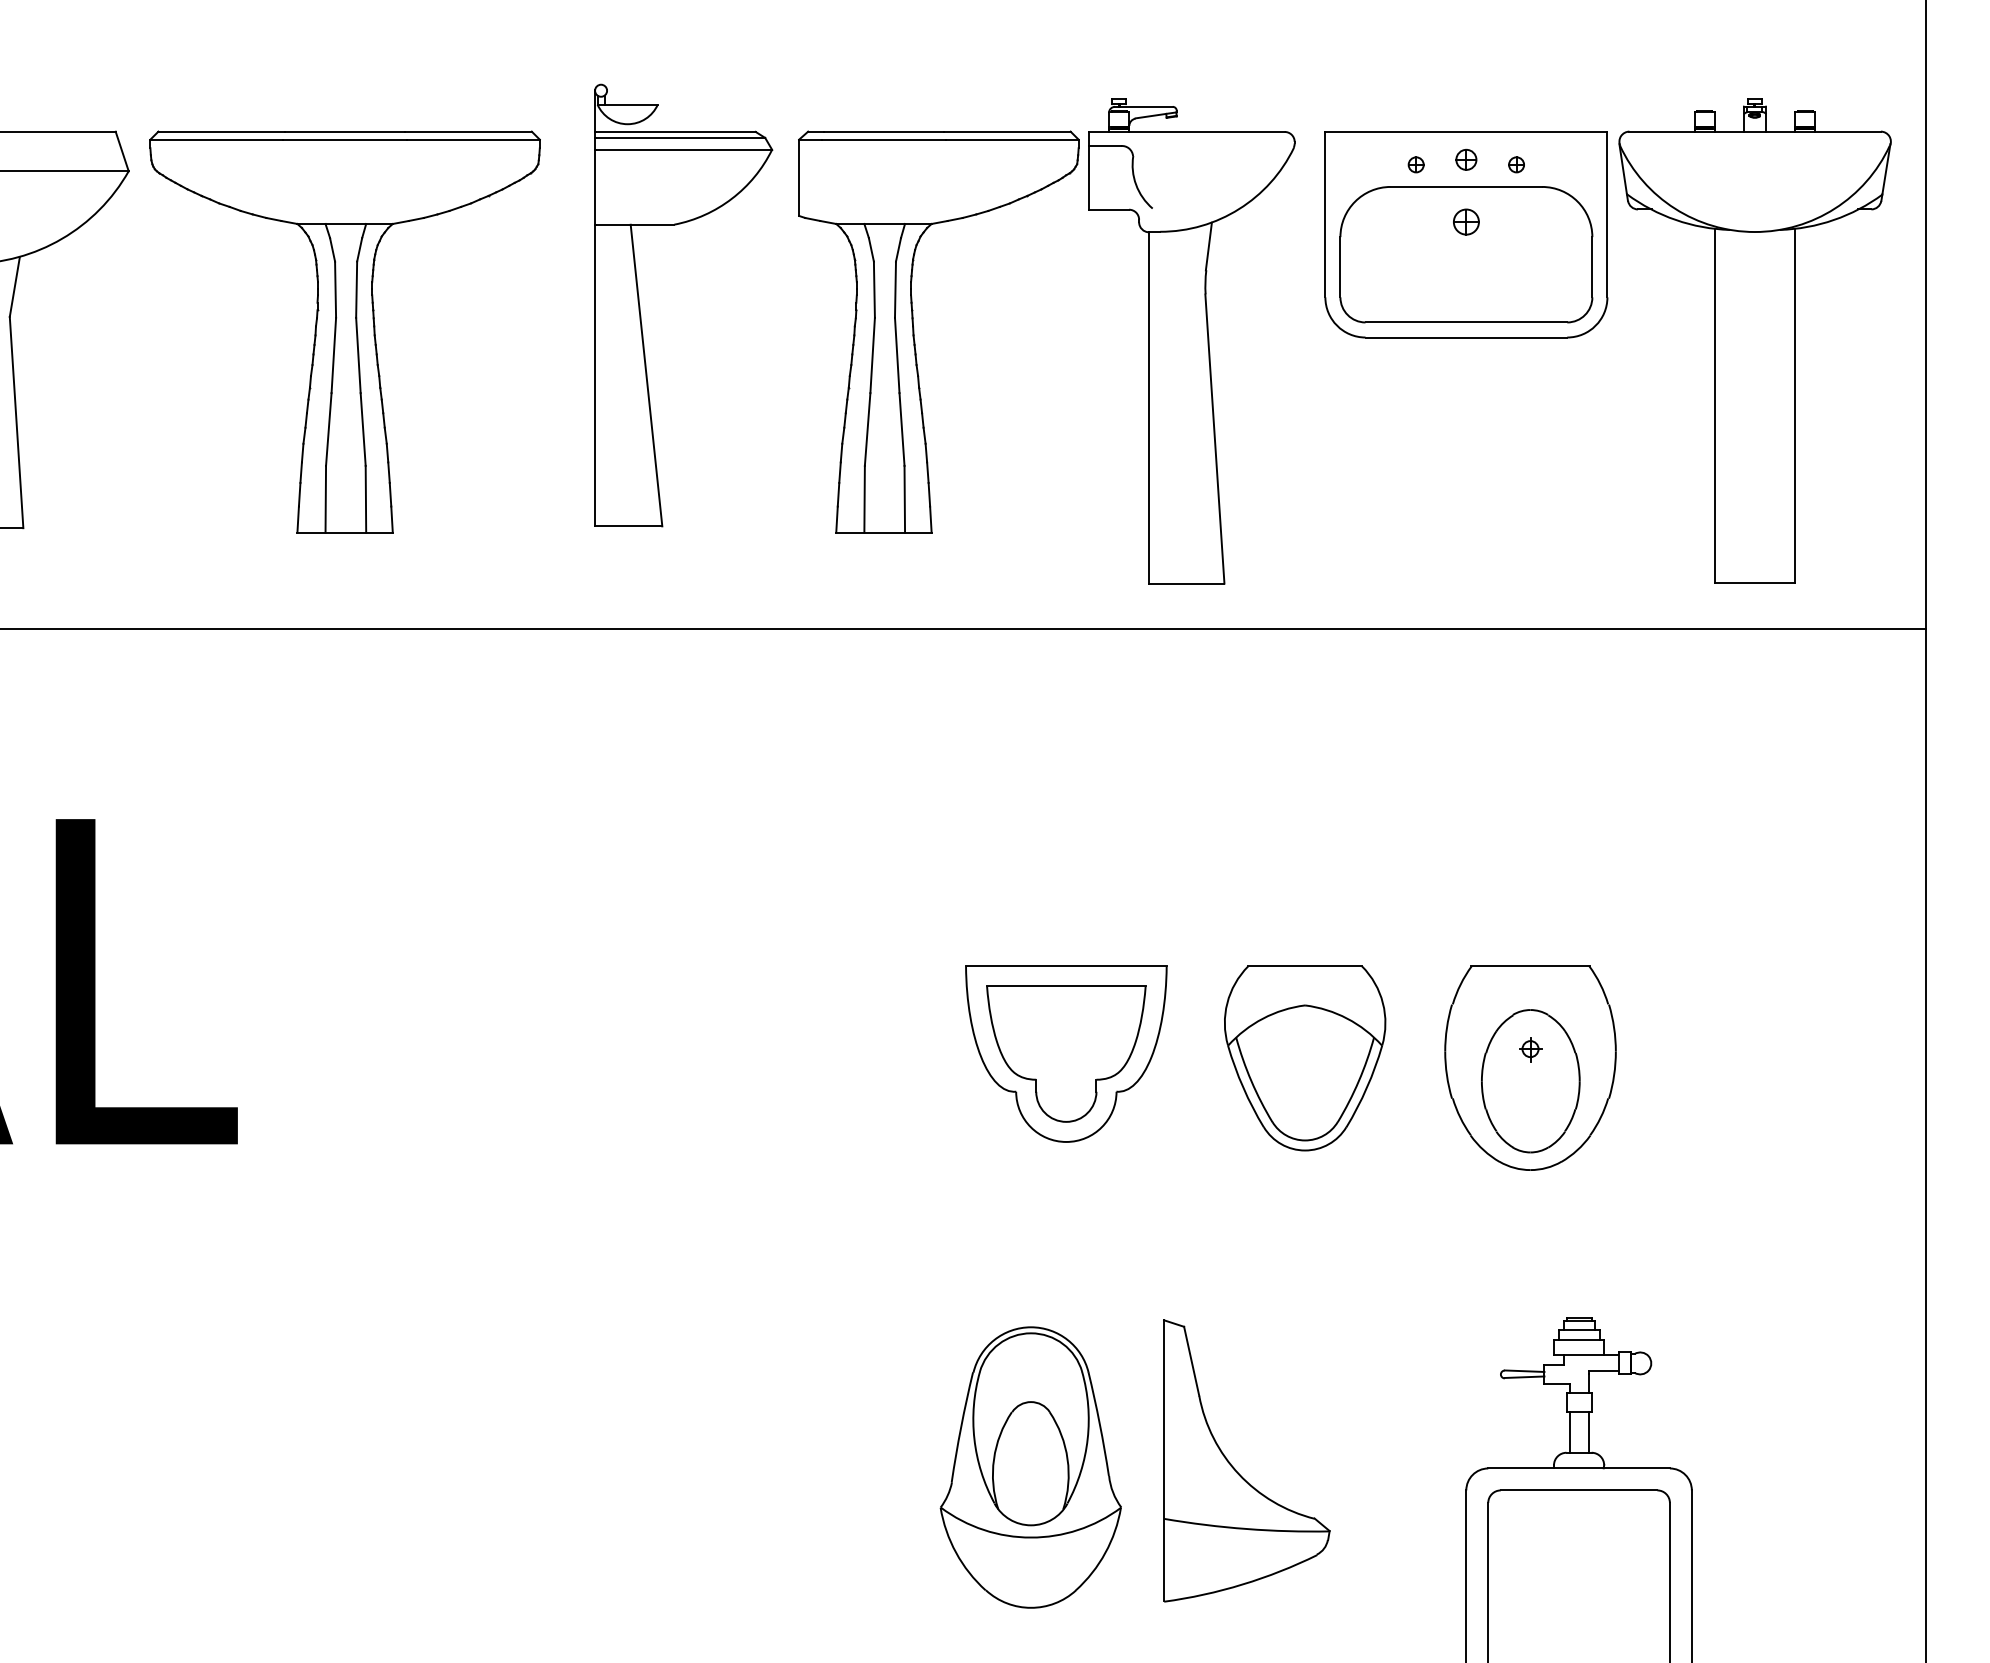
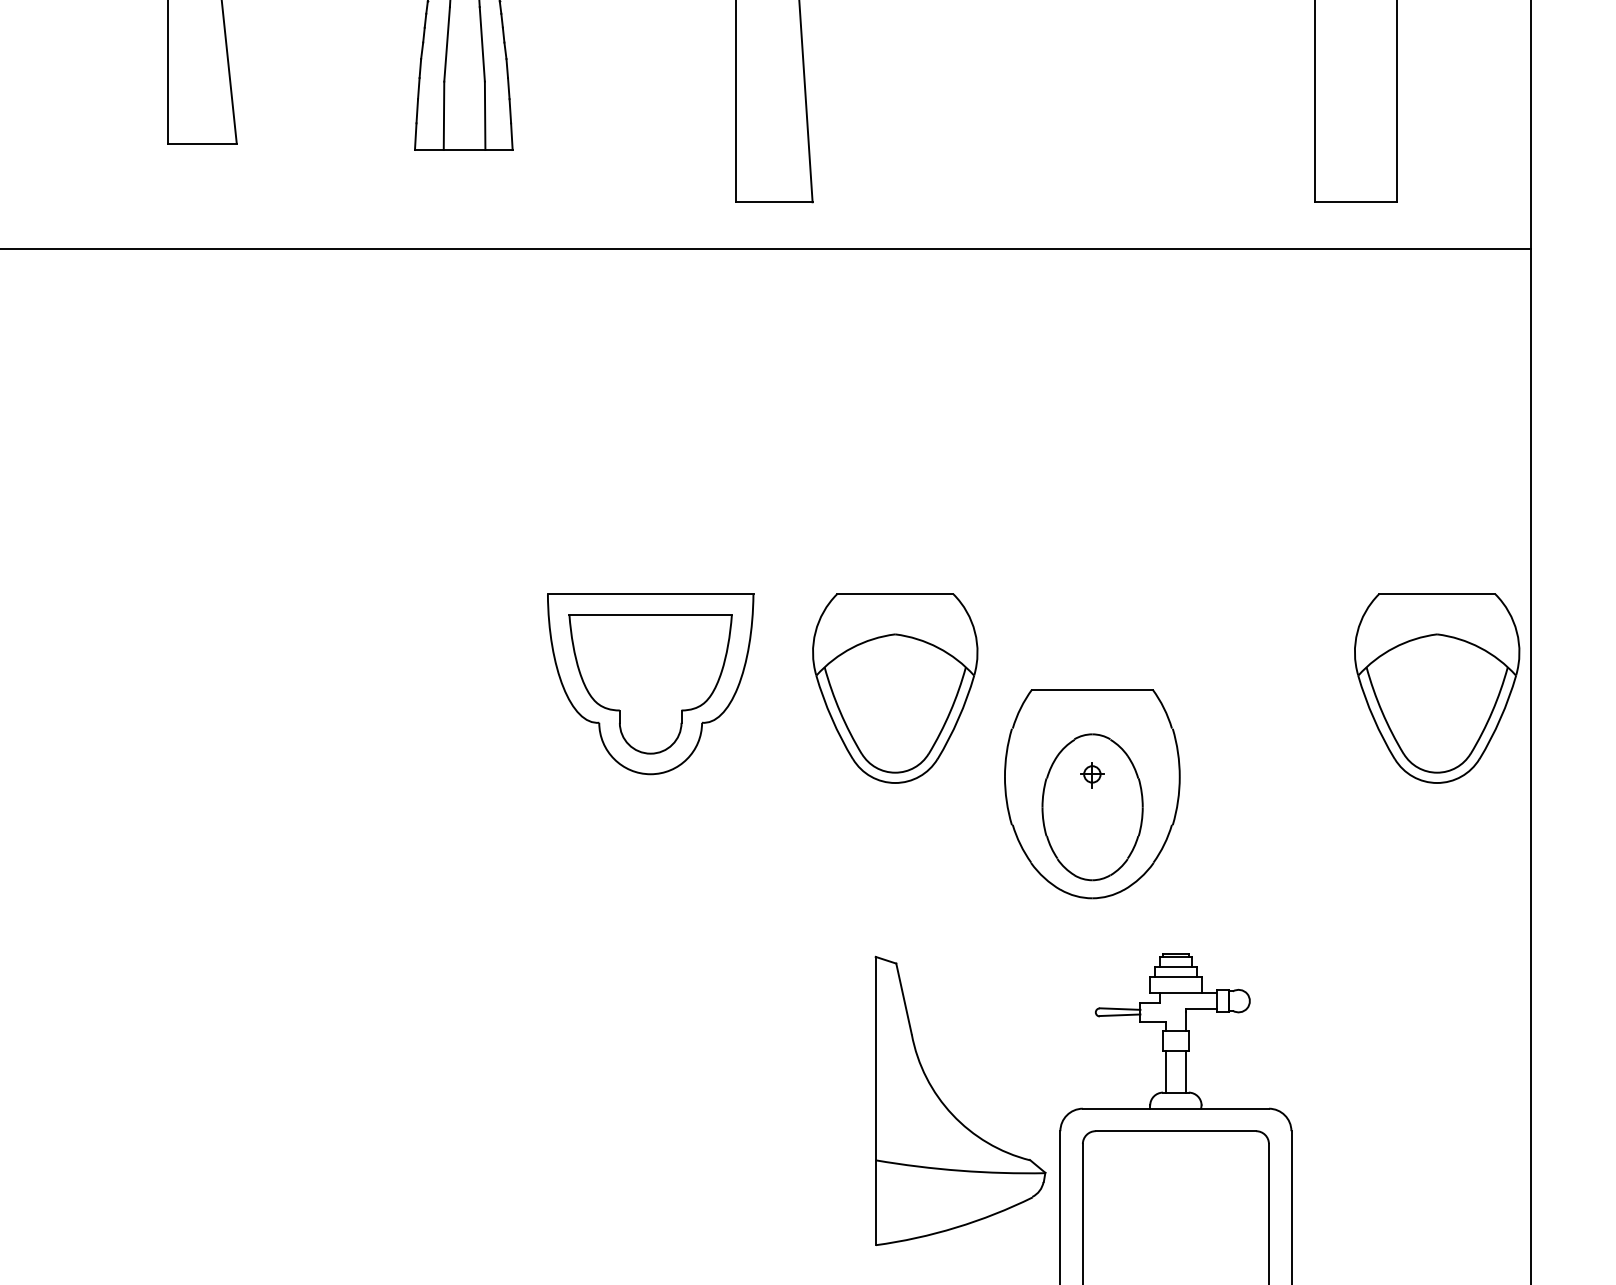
part: (1834, 1058) -> (1437, 688), added
part: (1530, 1067) -> (1092, 793), moved
part: (1030, 1467) -> (613, 1107), removed
part: (1235, 1468) -> (948, 1108), moved

